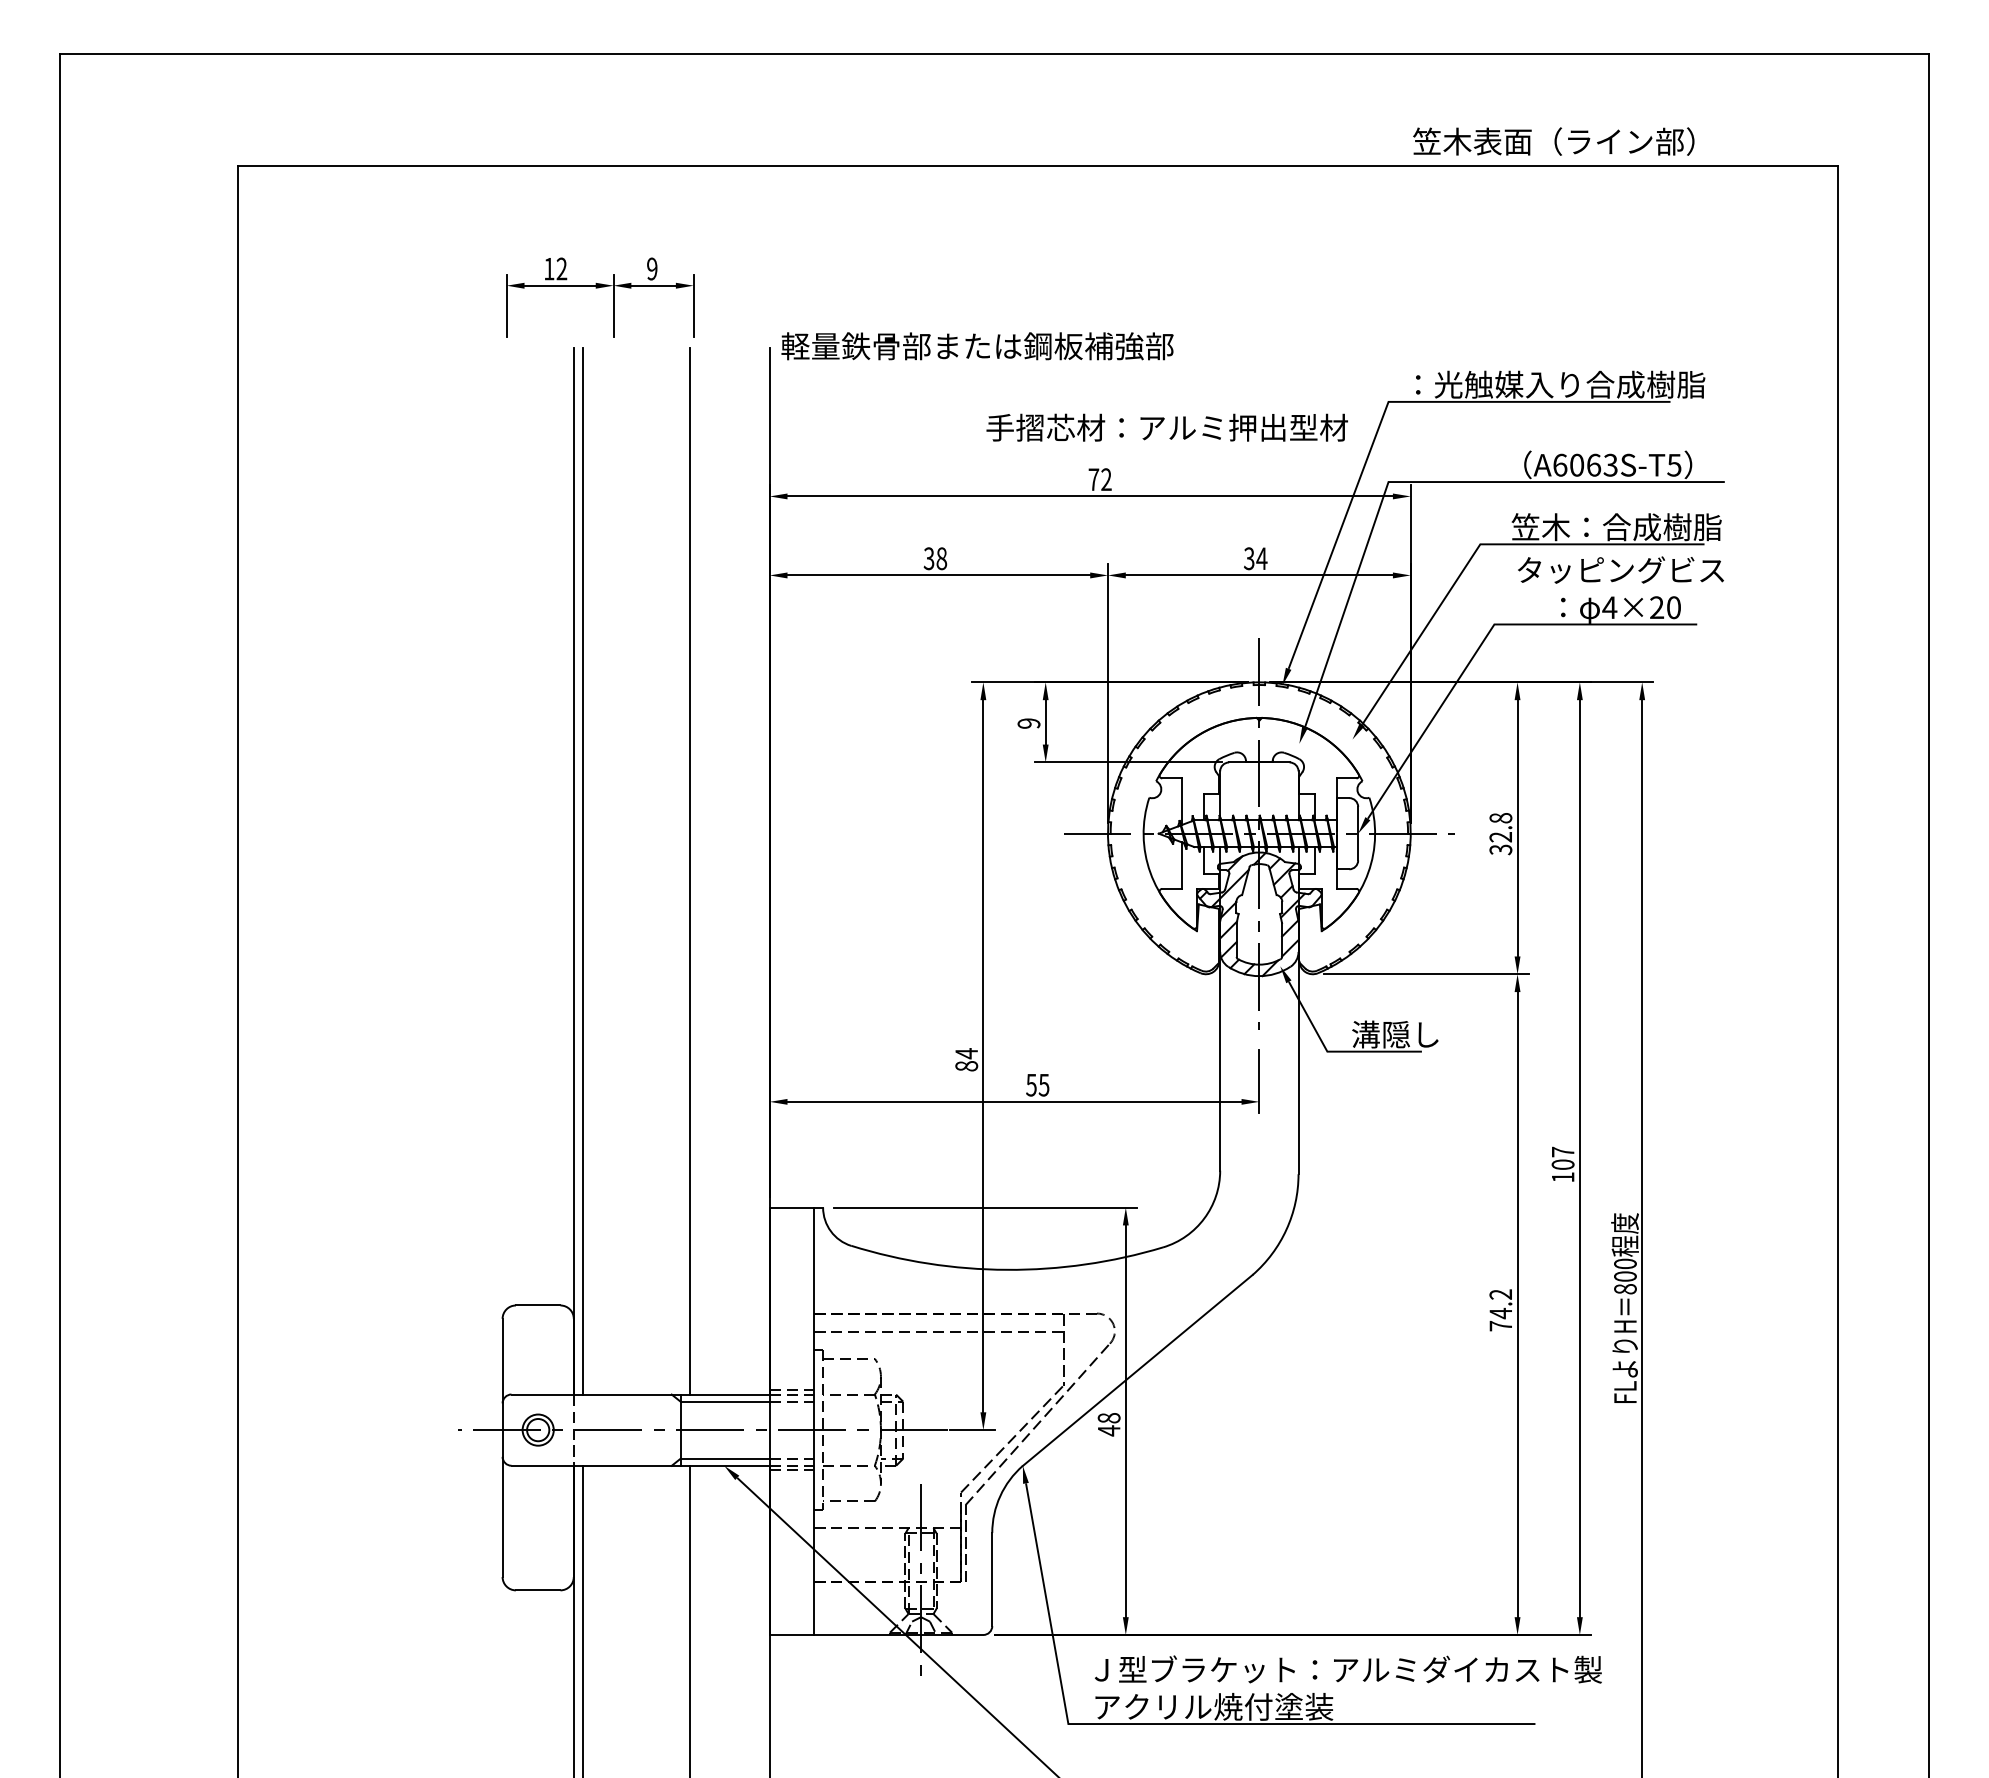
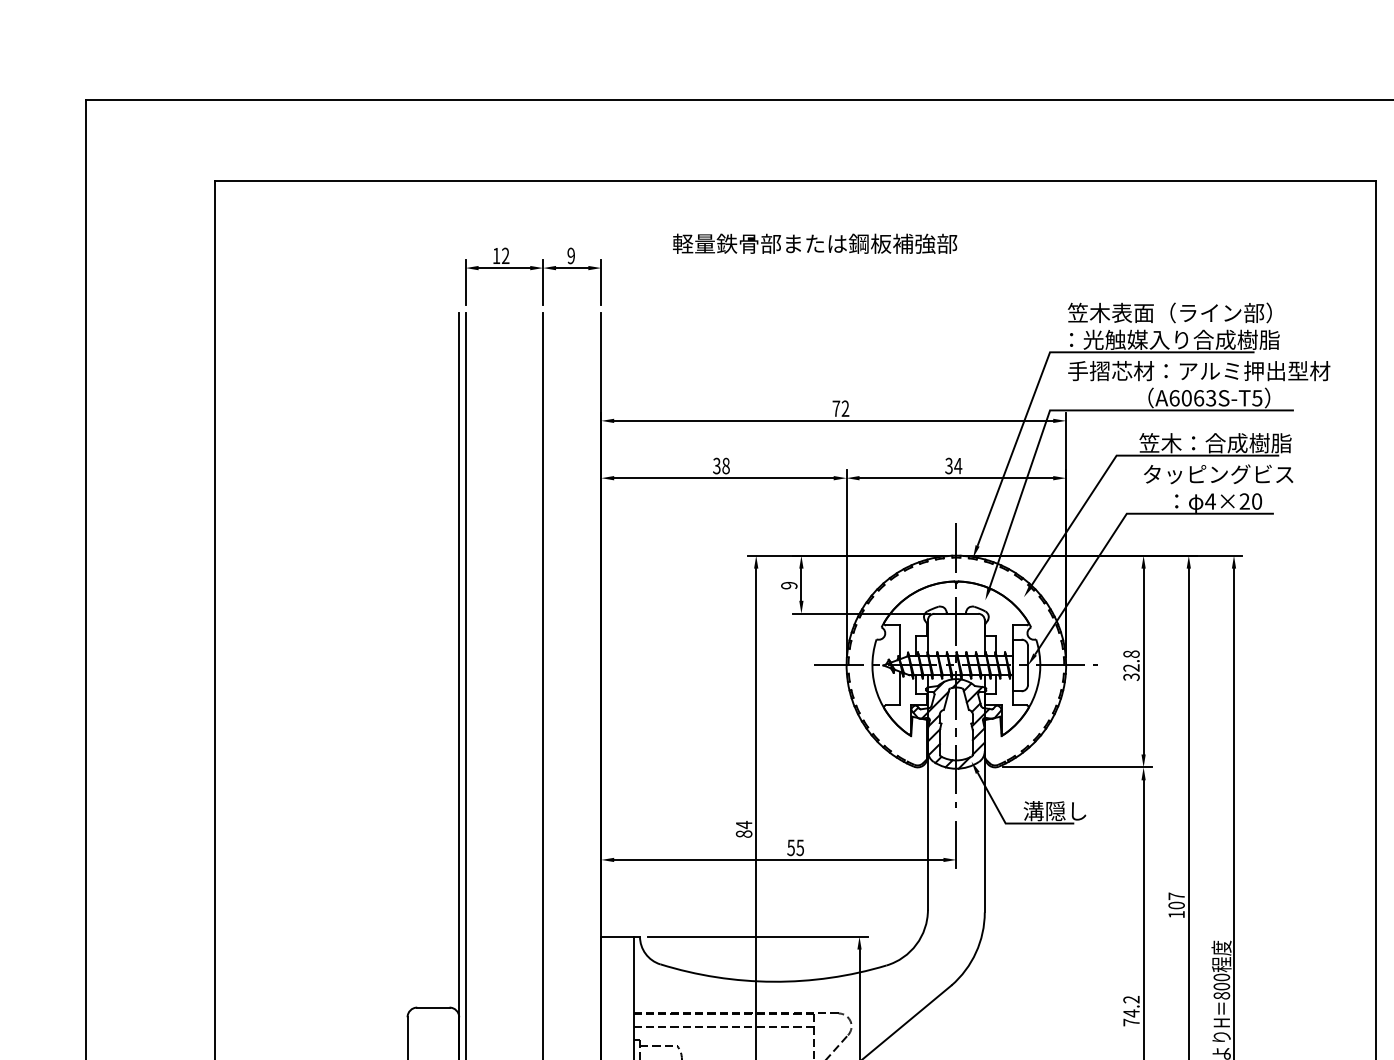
text: (1553, 141) -> (1169, 312), moved
part: (598, 288) -> (532, 270), moved
text: (977, 346) -> (815, 243), moved
text: (1166, 427) -> (1198, 370), moved

